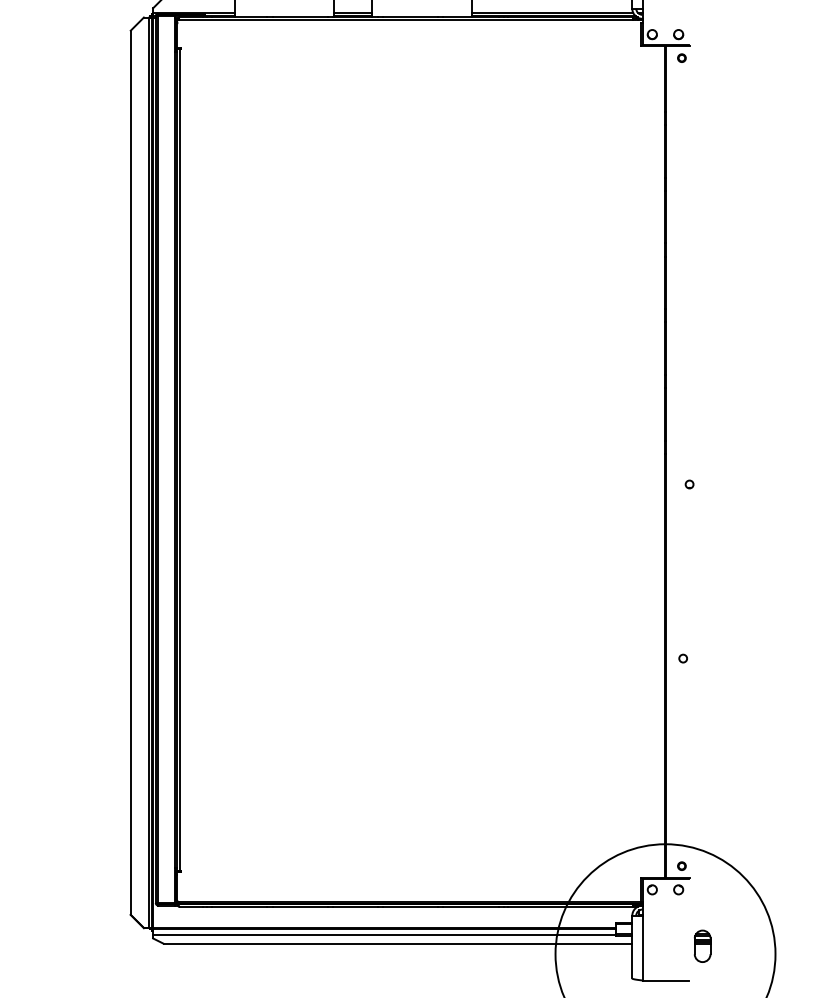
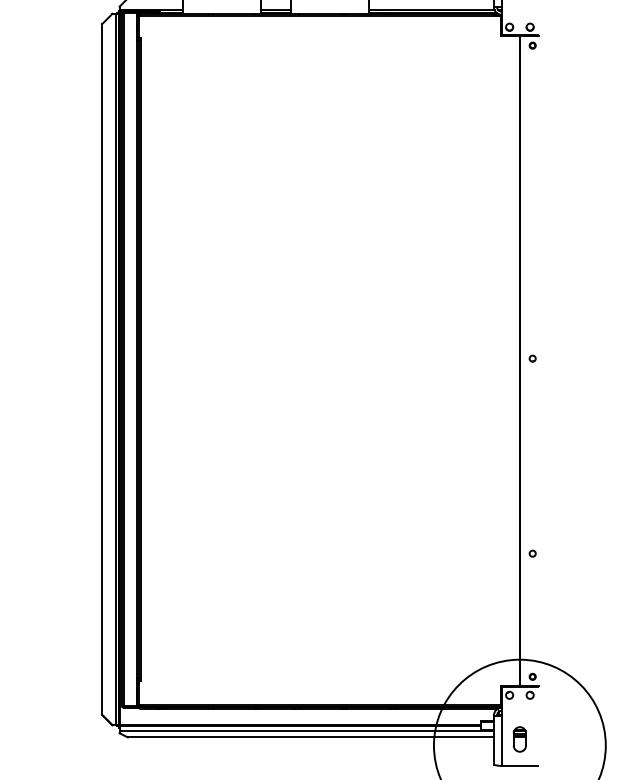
part: (689, 484) -> (532, 358), moved
circle: (682, 658) -> (532, 553), moved
part: (702, 946) -> (519, 739), moved

